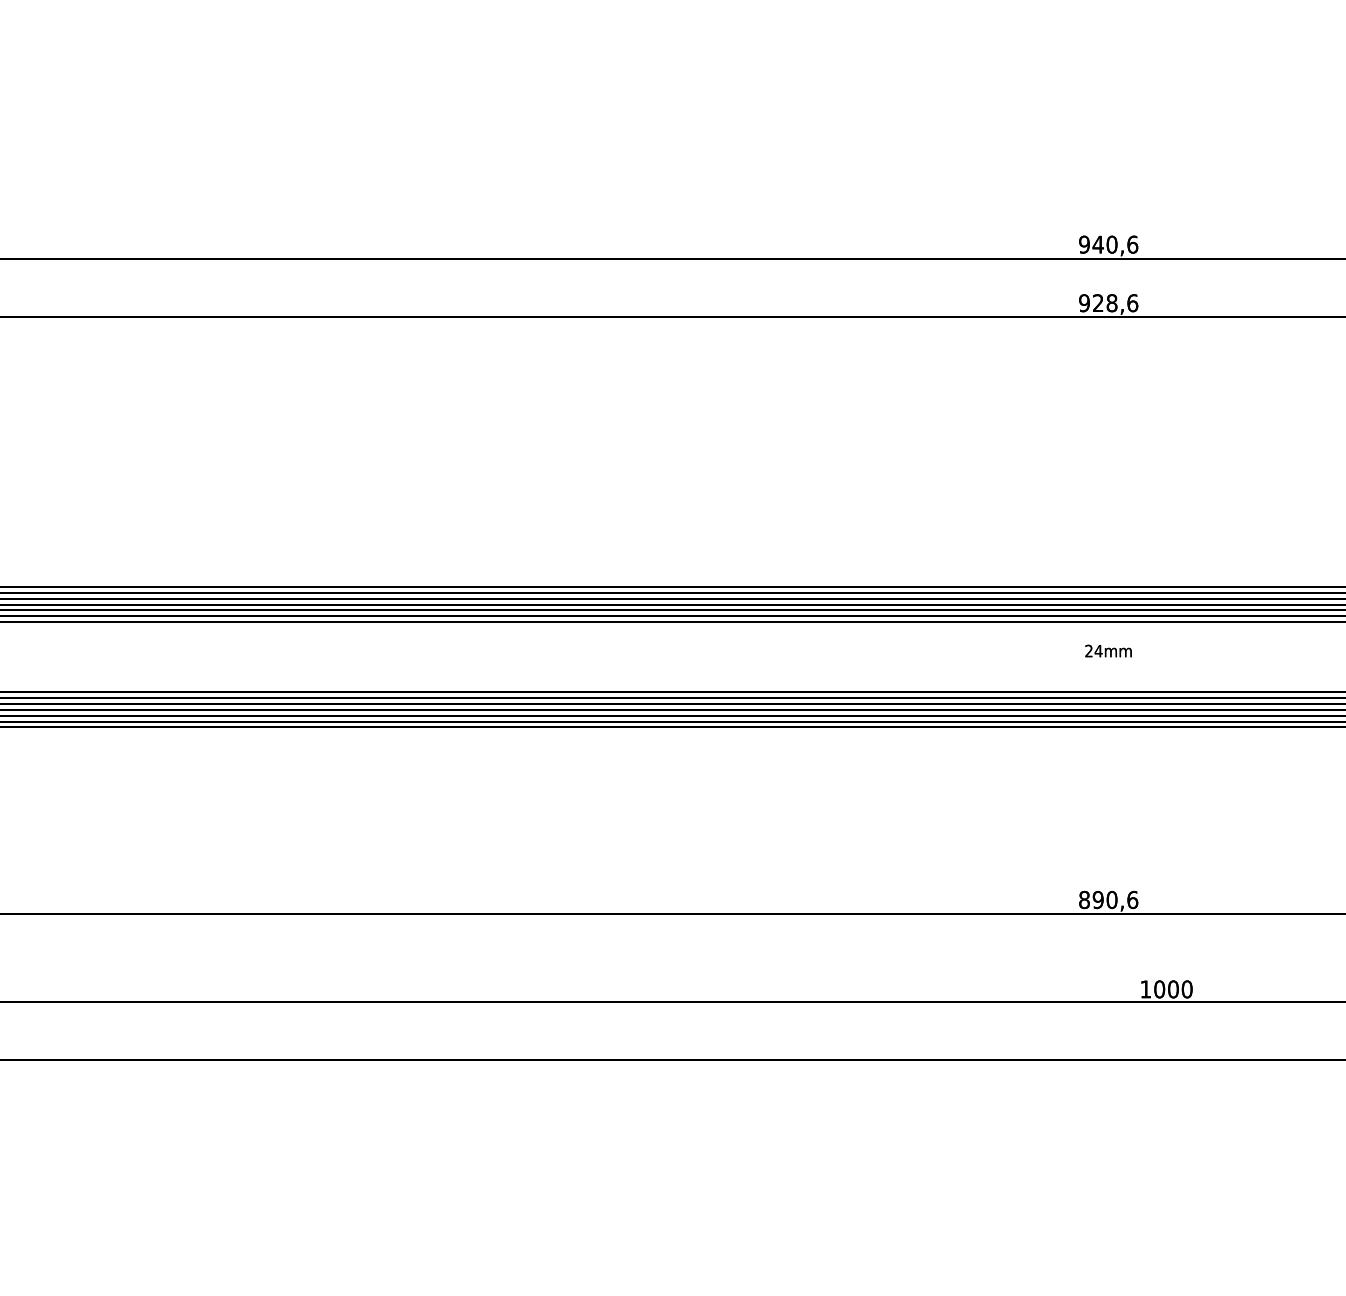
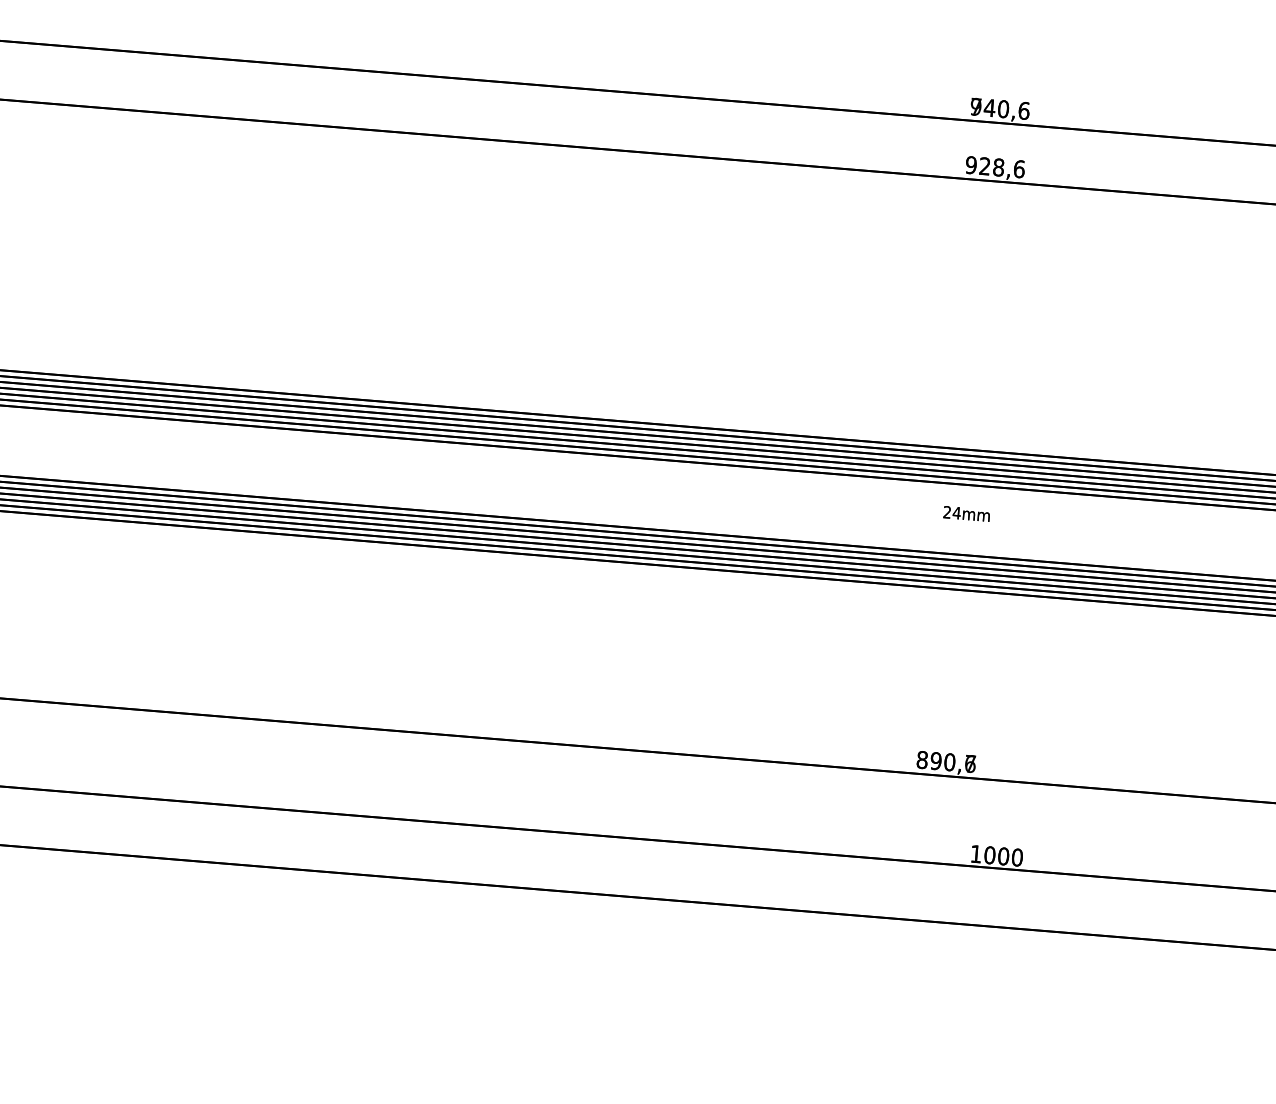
text: (1084, 244) -> (976, 106), 940,6 -> 740,6
text: (1132, 899) -> (970, 763), 890,6 -> 890,7

